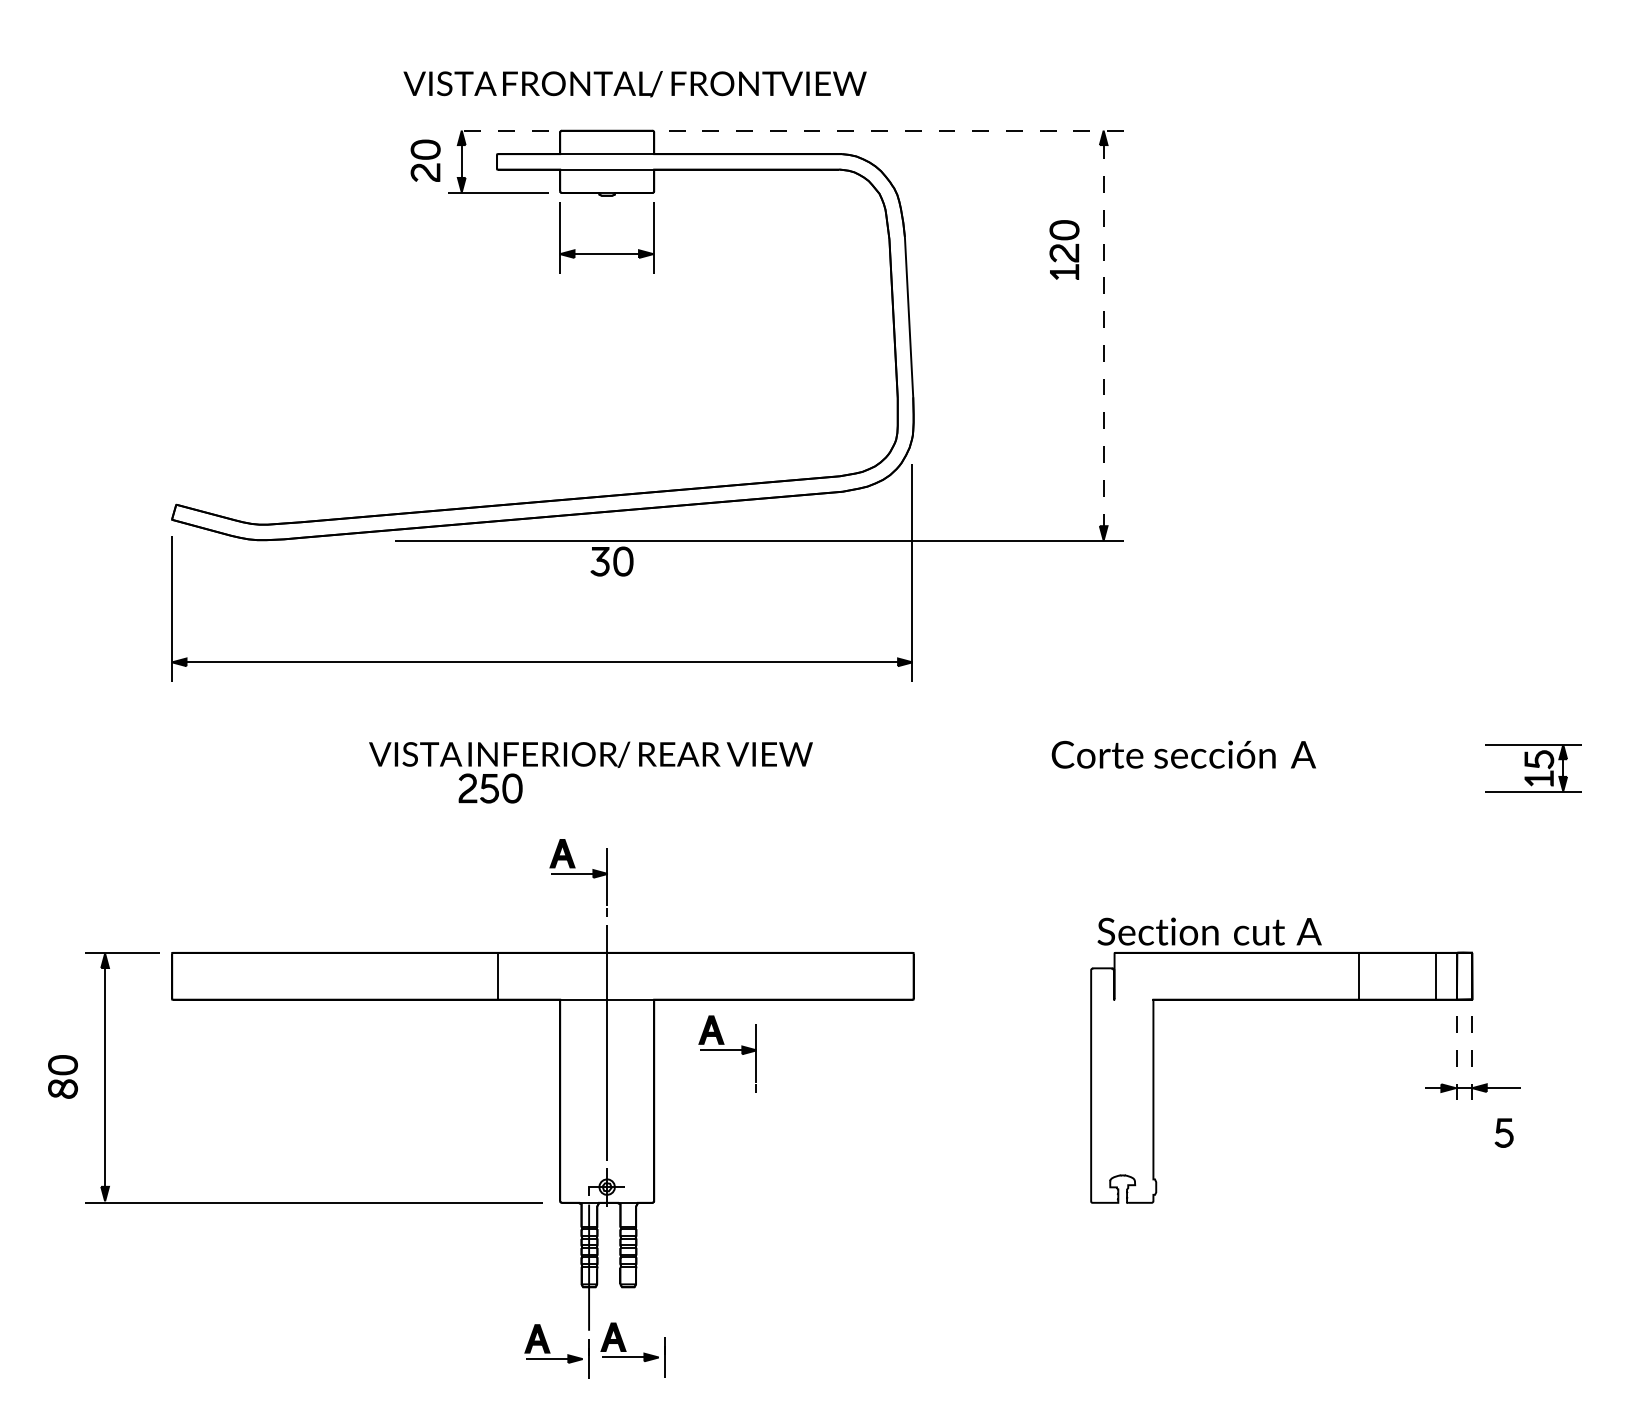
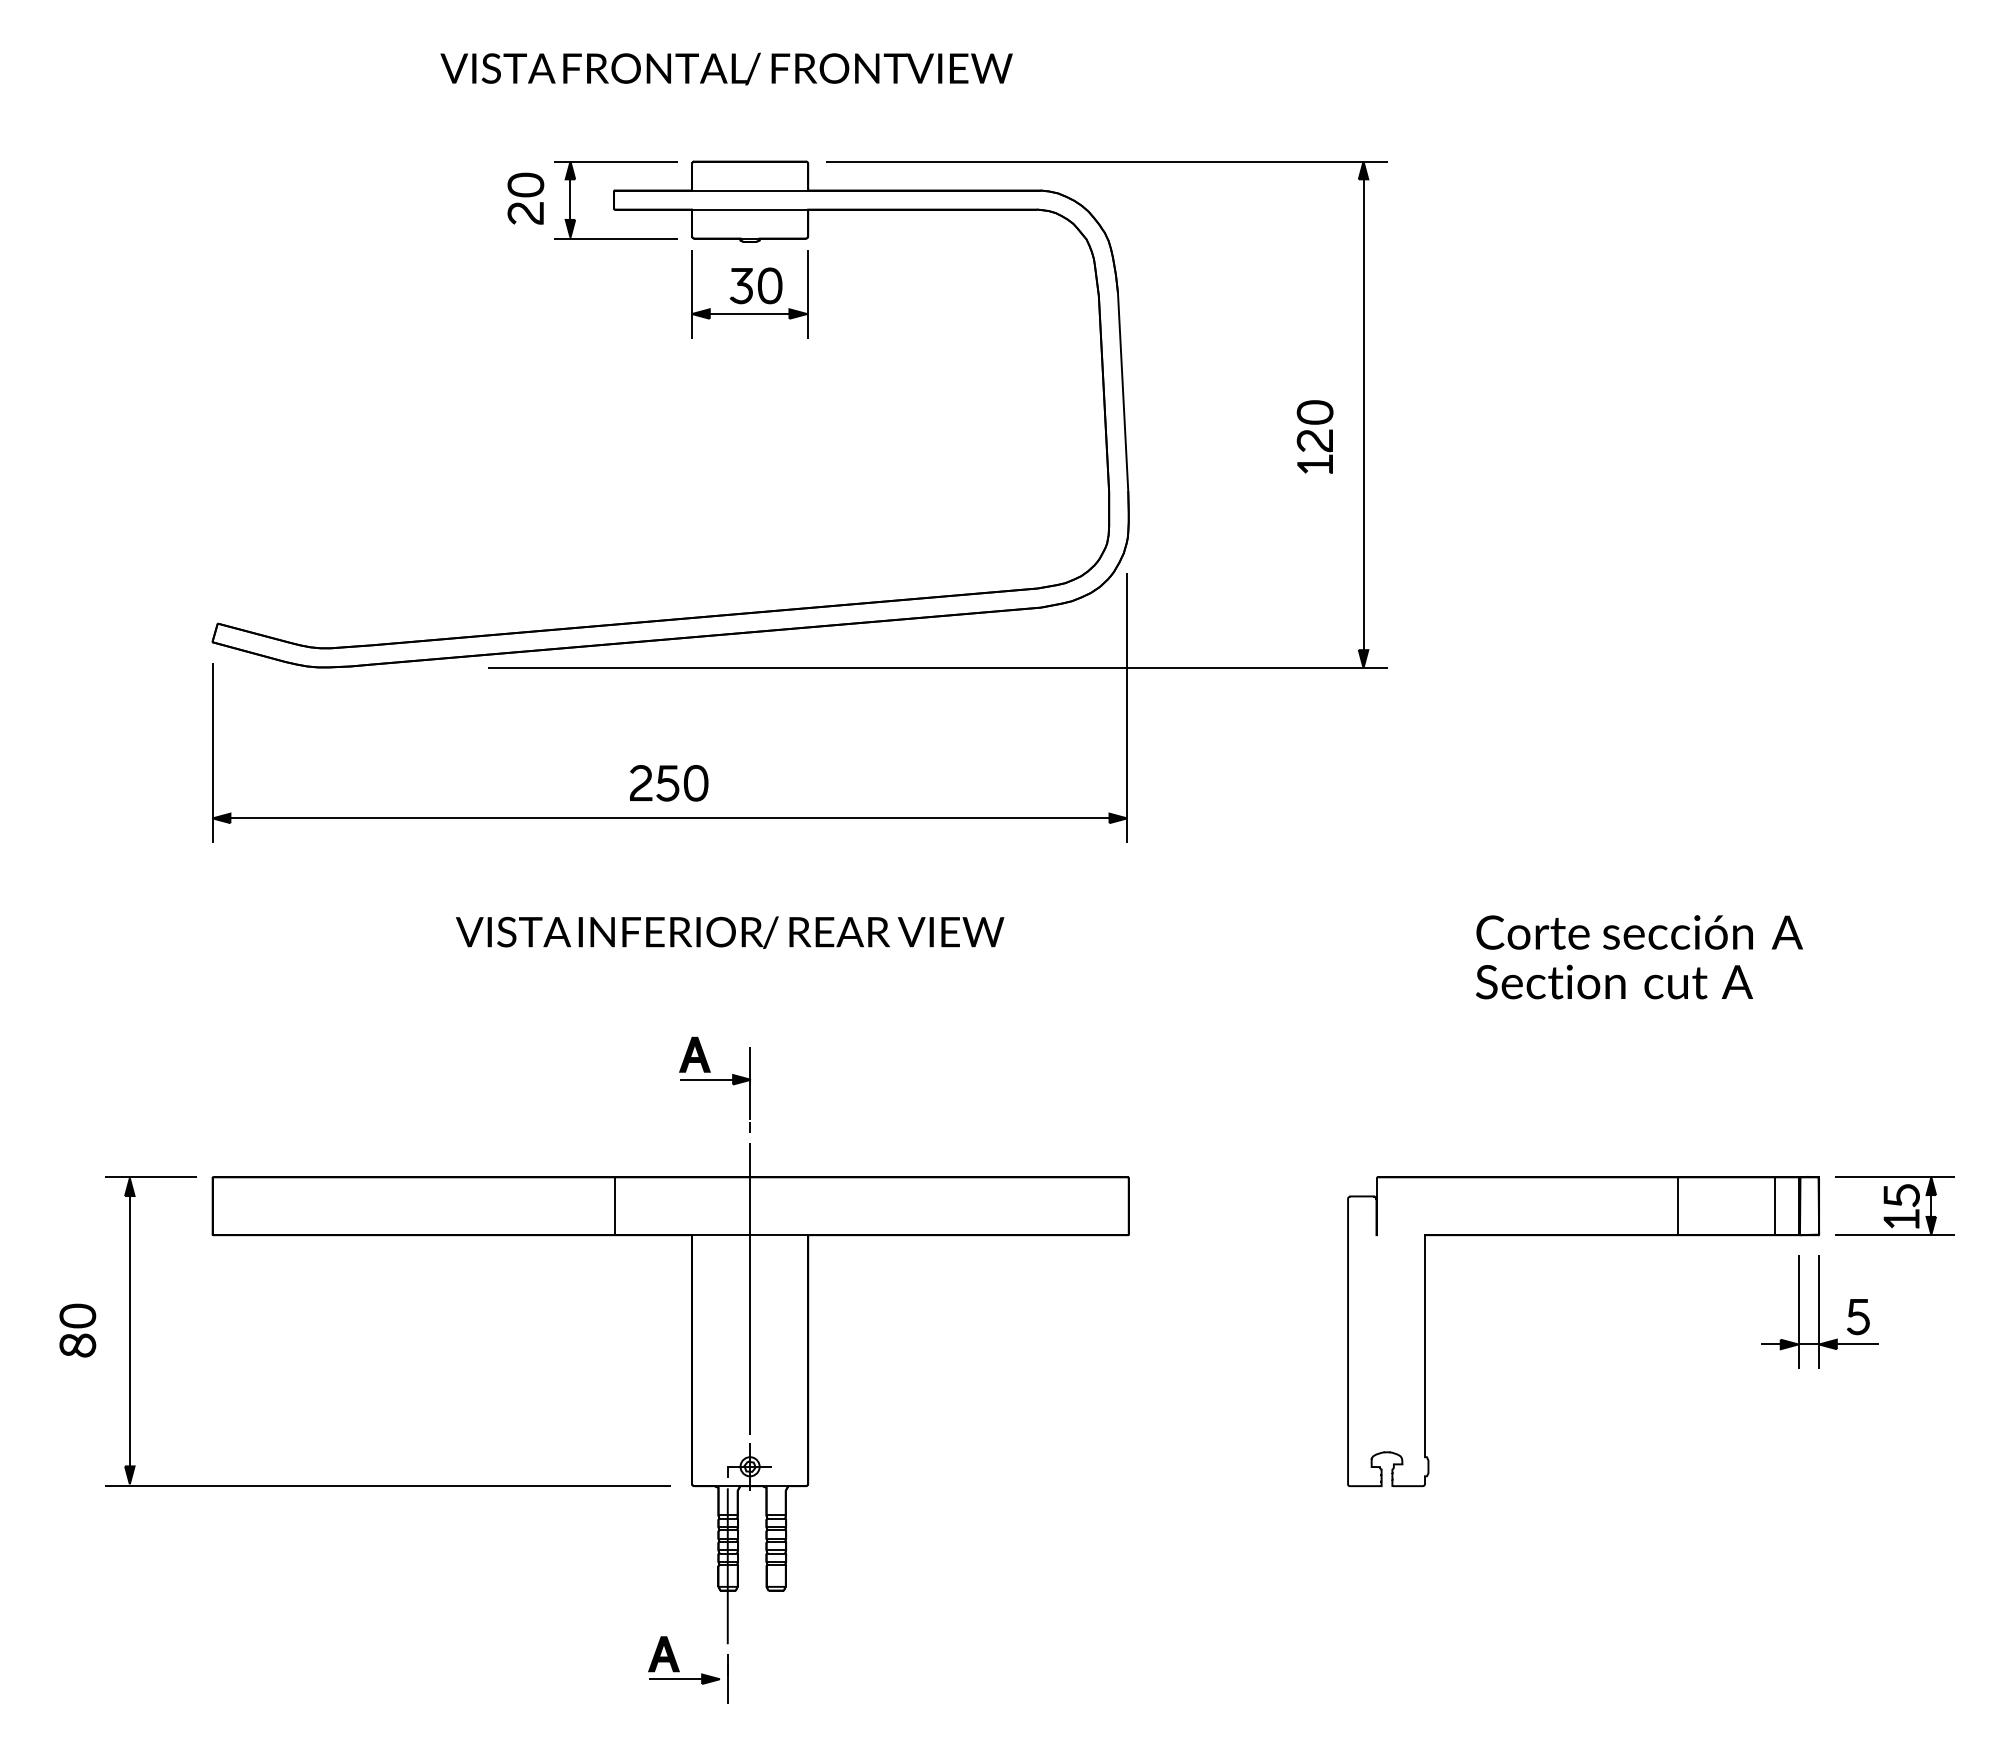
text: (635, 83) -> (726, 68), moved
line: (498, 130) -> (615, 161), dashed -> solid
line: (896, 130) -> (1107, 161), dashed -> solid
part: (1063, 249) -> (1314, 436), moved
line: (1103, 335) -> (1363, 414), dashed -> solid
part: (611, 561) -> (755, 285), moved
text: (1183, 754) -> (1639, 932), moved
part: (1533, 767) -> (1894, 1205), moved
part: (490, 788) -> (669, 783), moved
text: (1209, 931) -> (1614, 981), moved
part: (728, 1054) -> (899, 1302), removed
line: (1456, 1062) -> (1799, 1312), dashed -> solid
line: (1472, 1062) -> (1819, 1312), dashed -> solid
part: (1504, 1133) -> (1858, 1317), moved
part: (633, 1356) -> (782, 1676), removed

